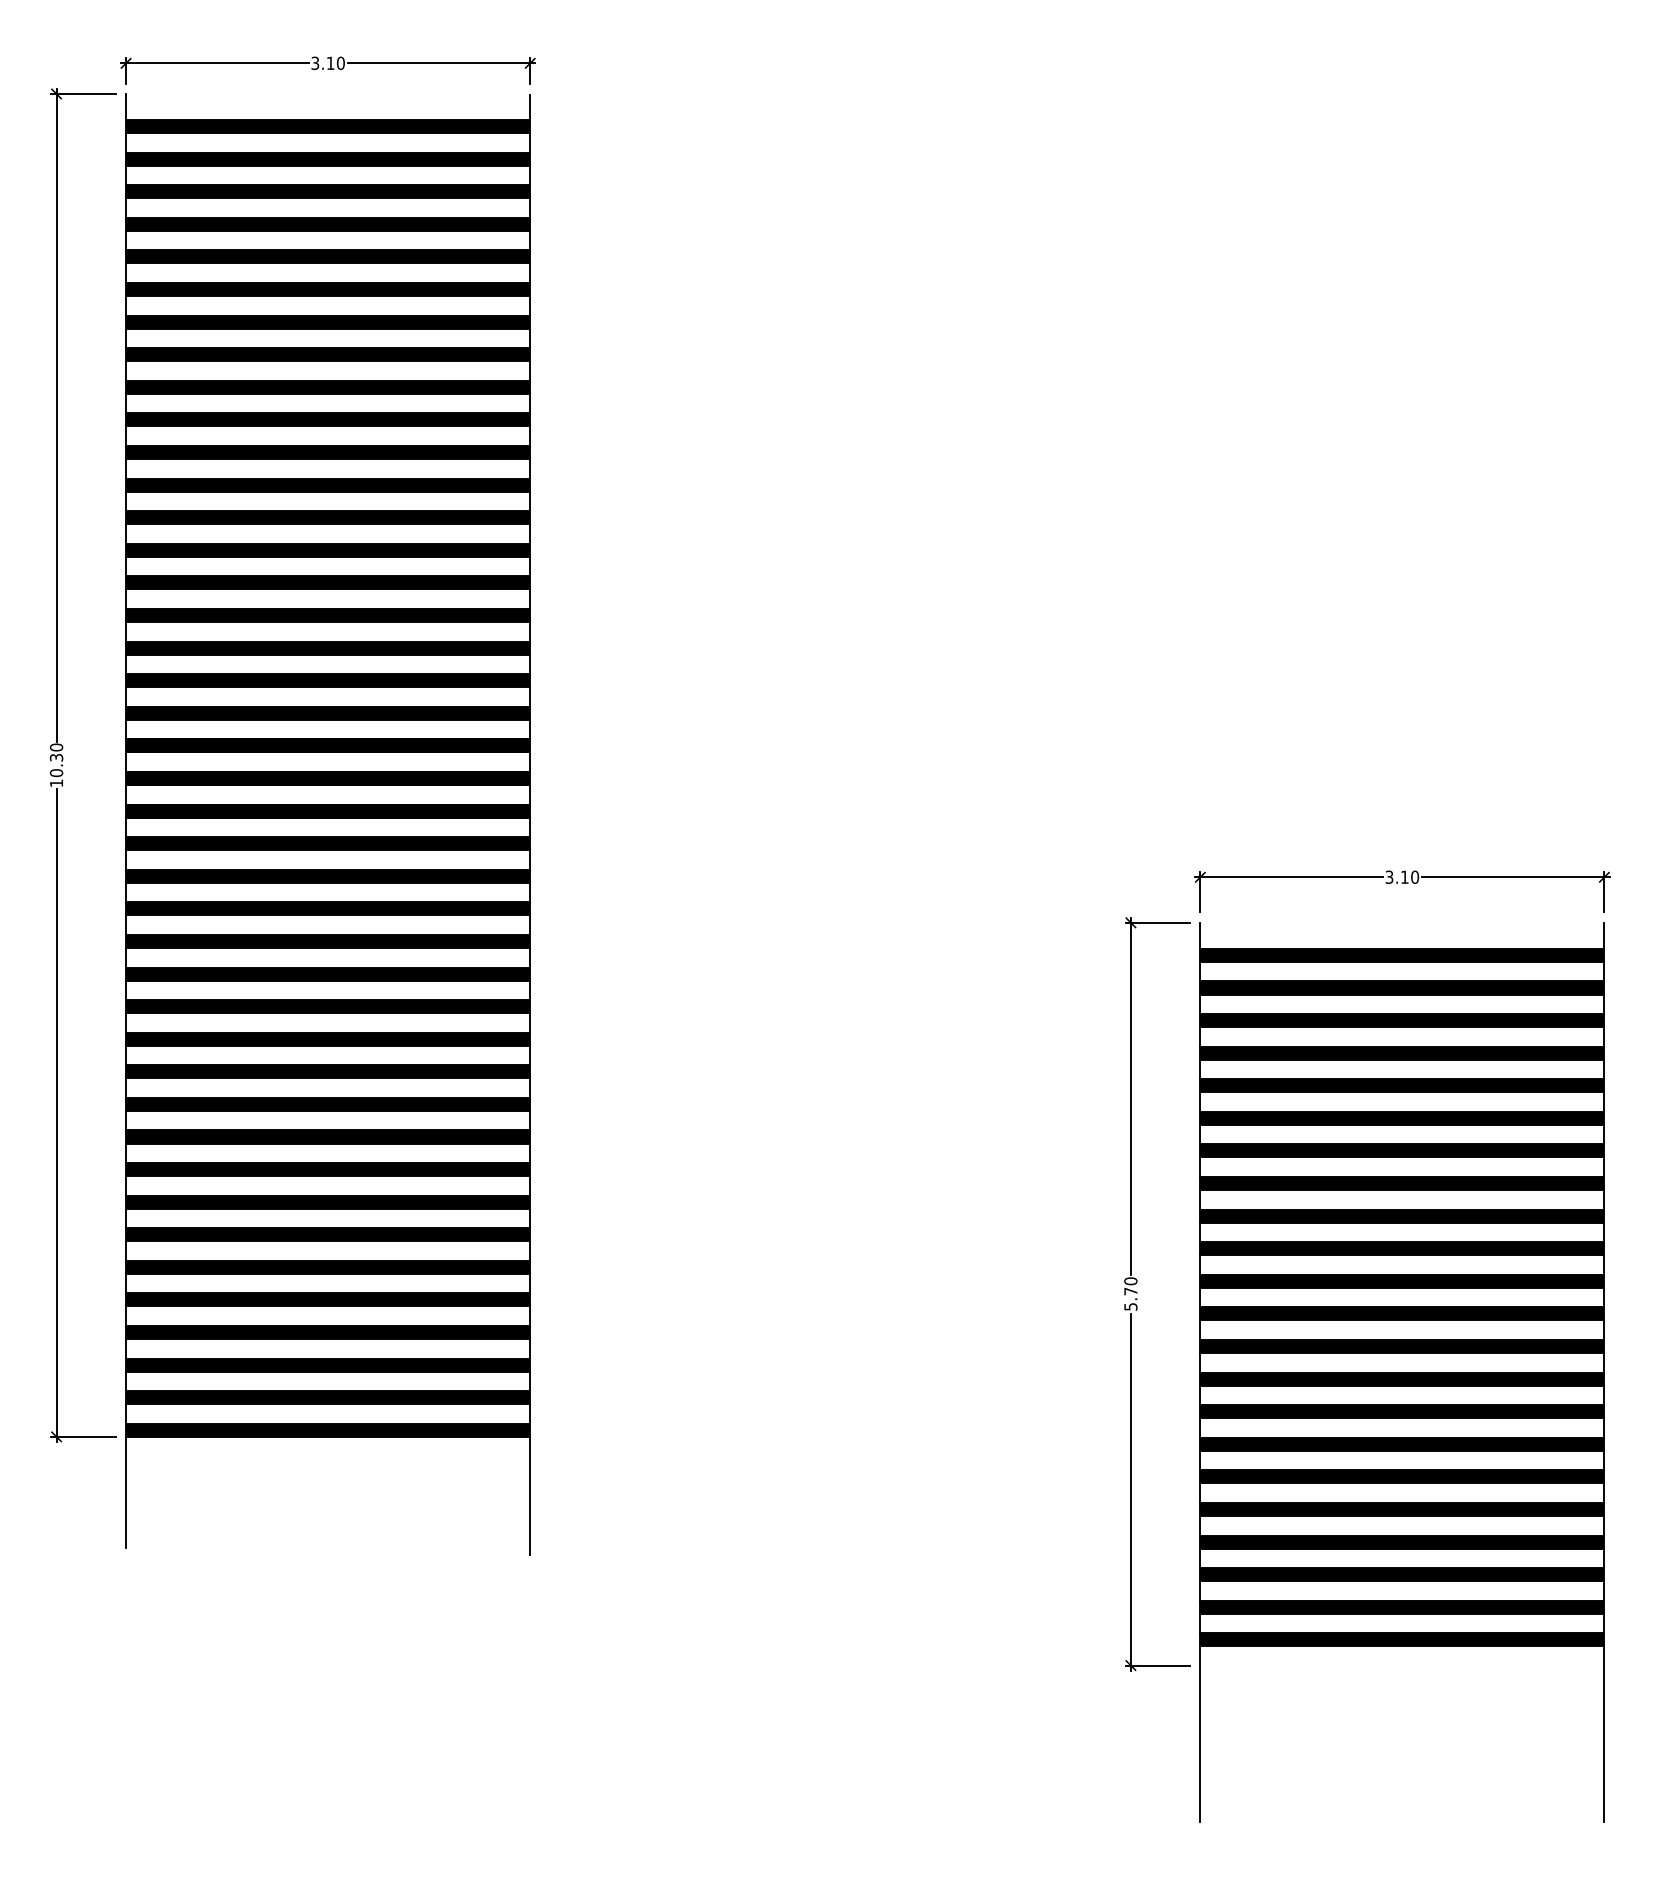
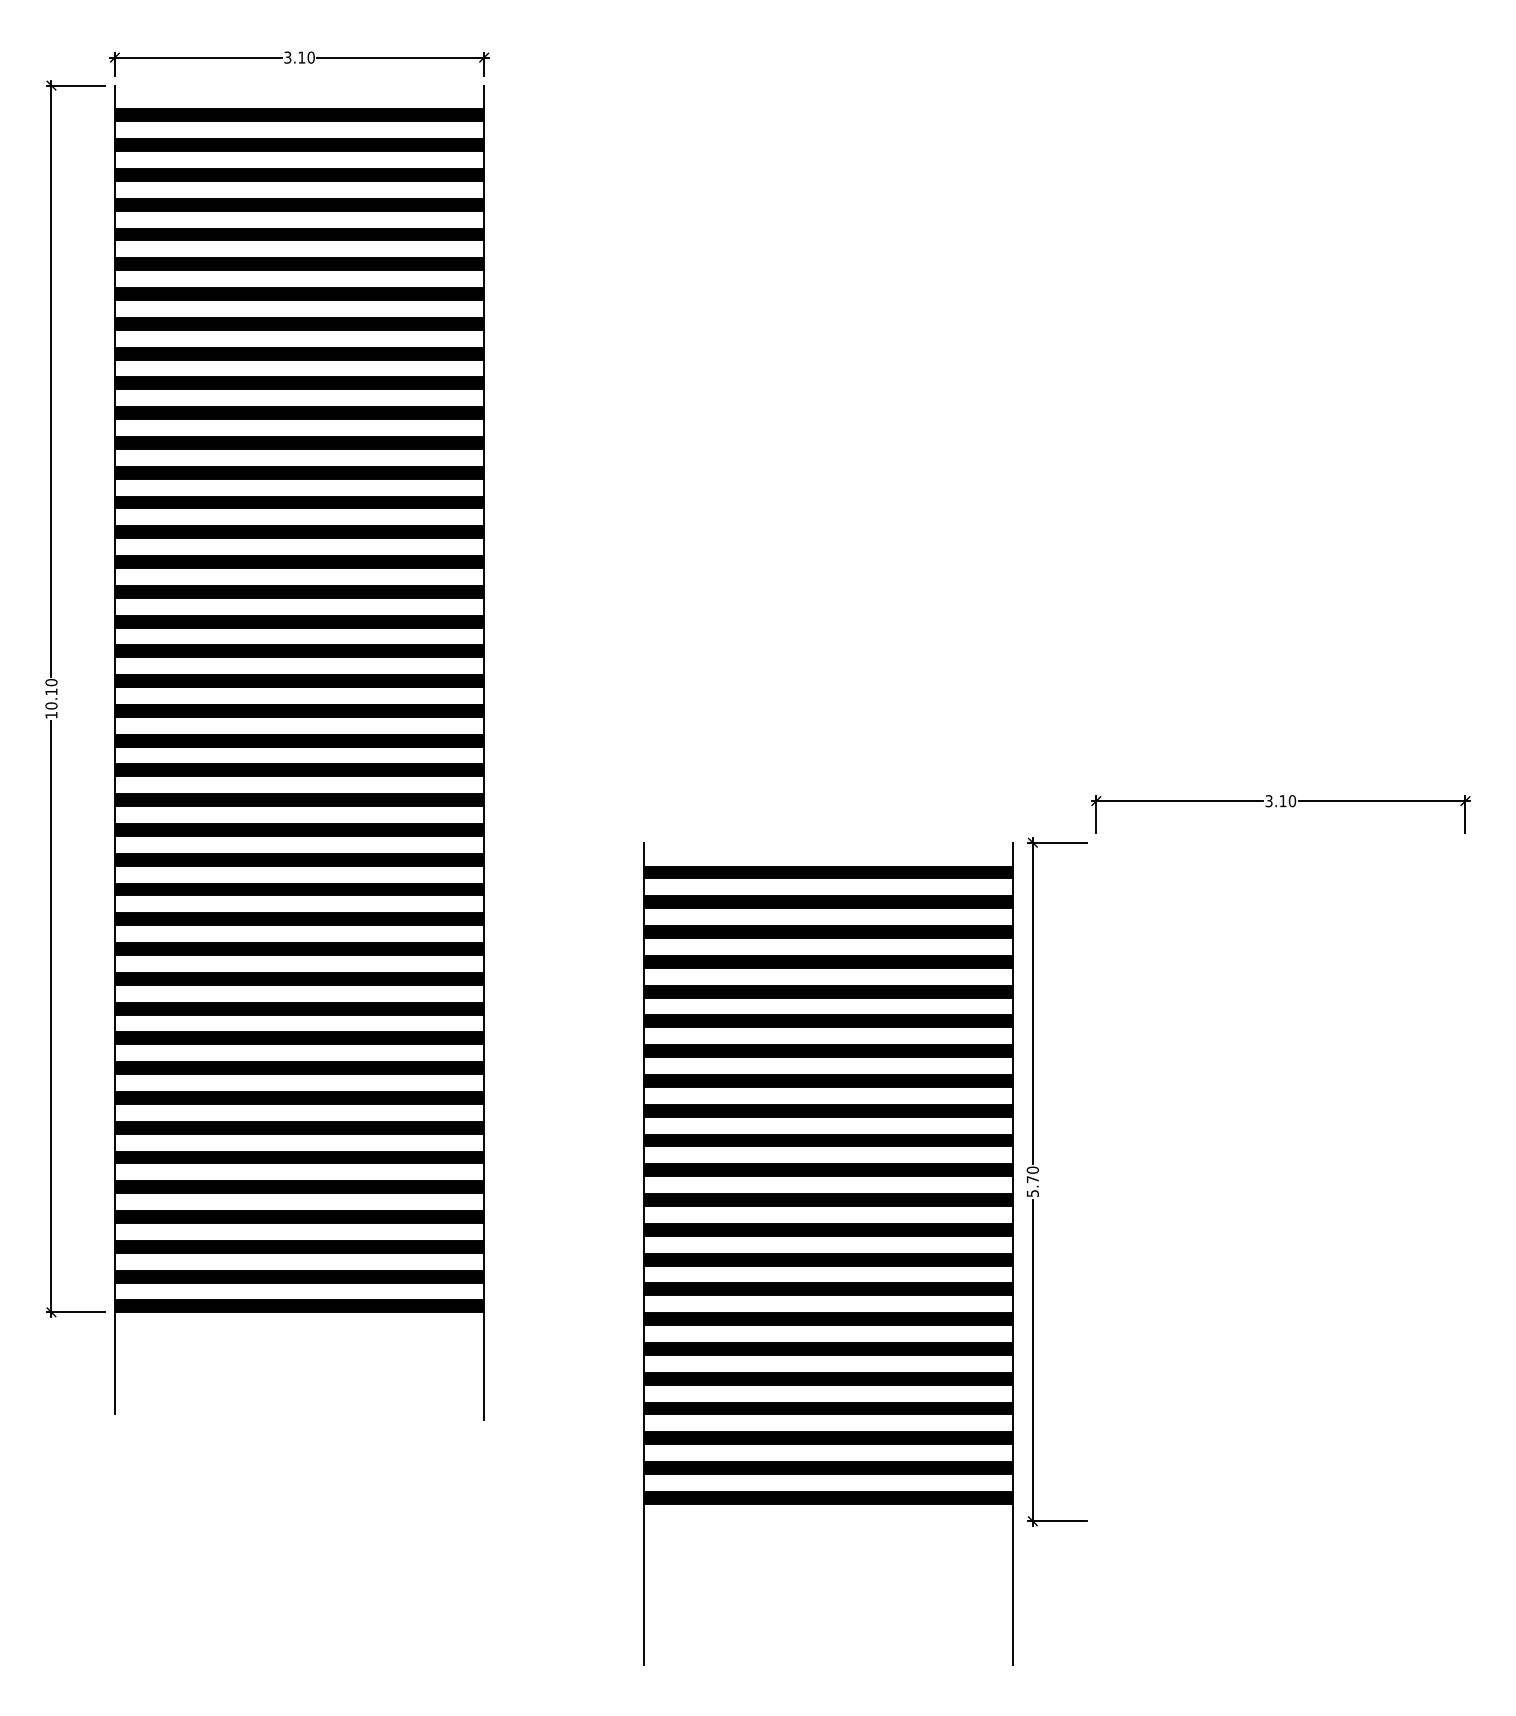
text: (56, 757) -> (51, 691), 10.30 -> 10.10
part: (1401, 1372) -> (828, 1253), moved

